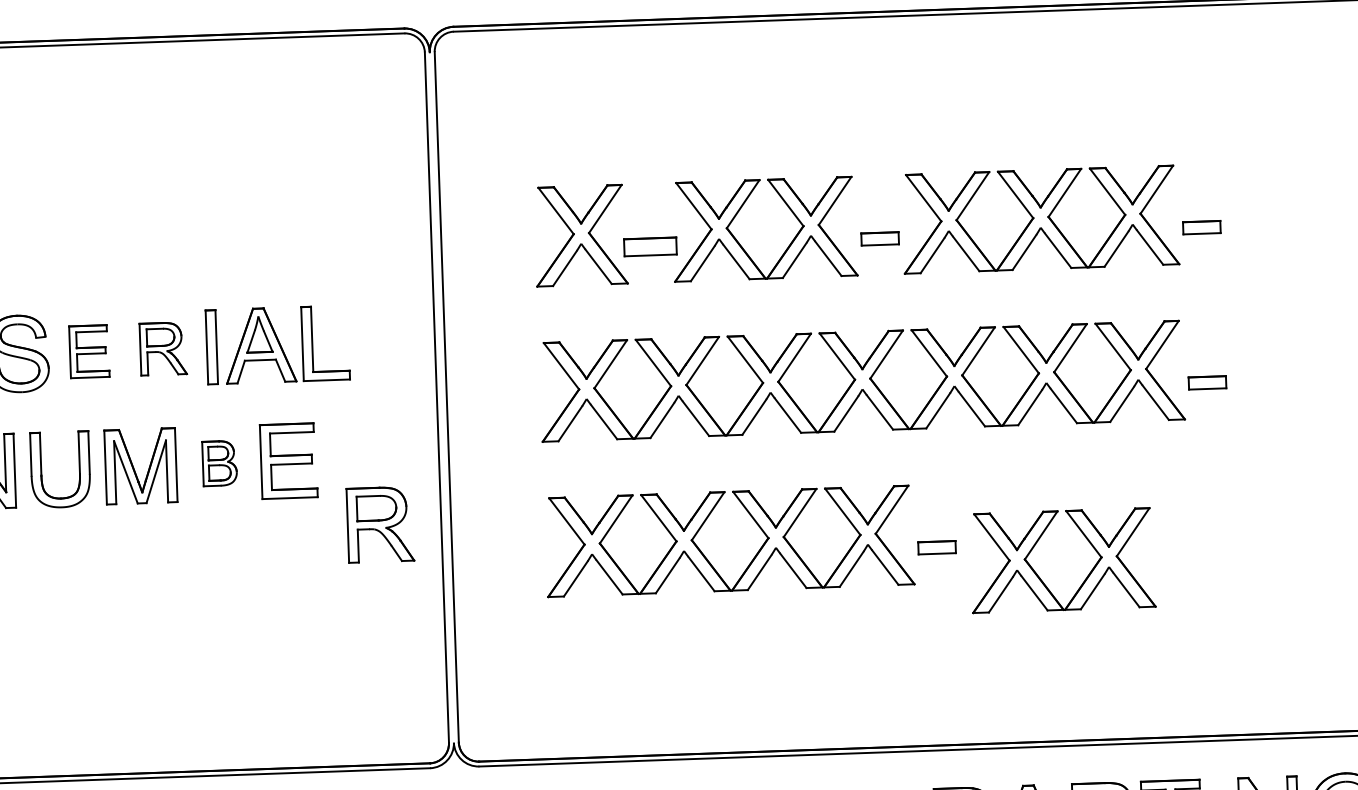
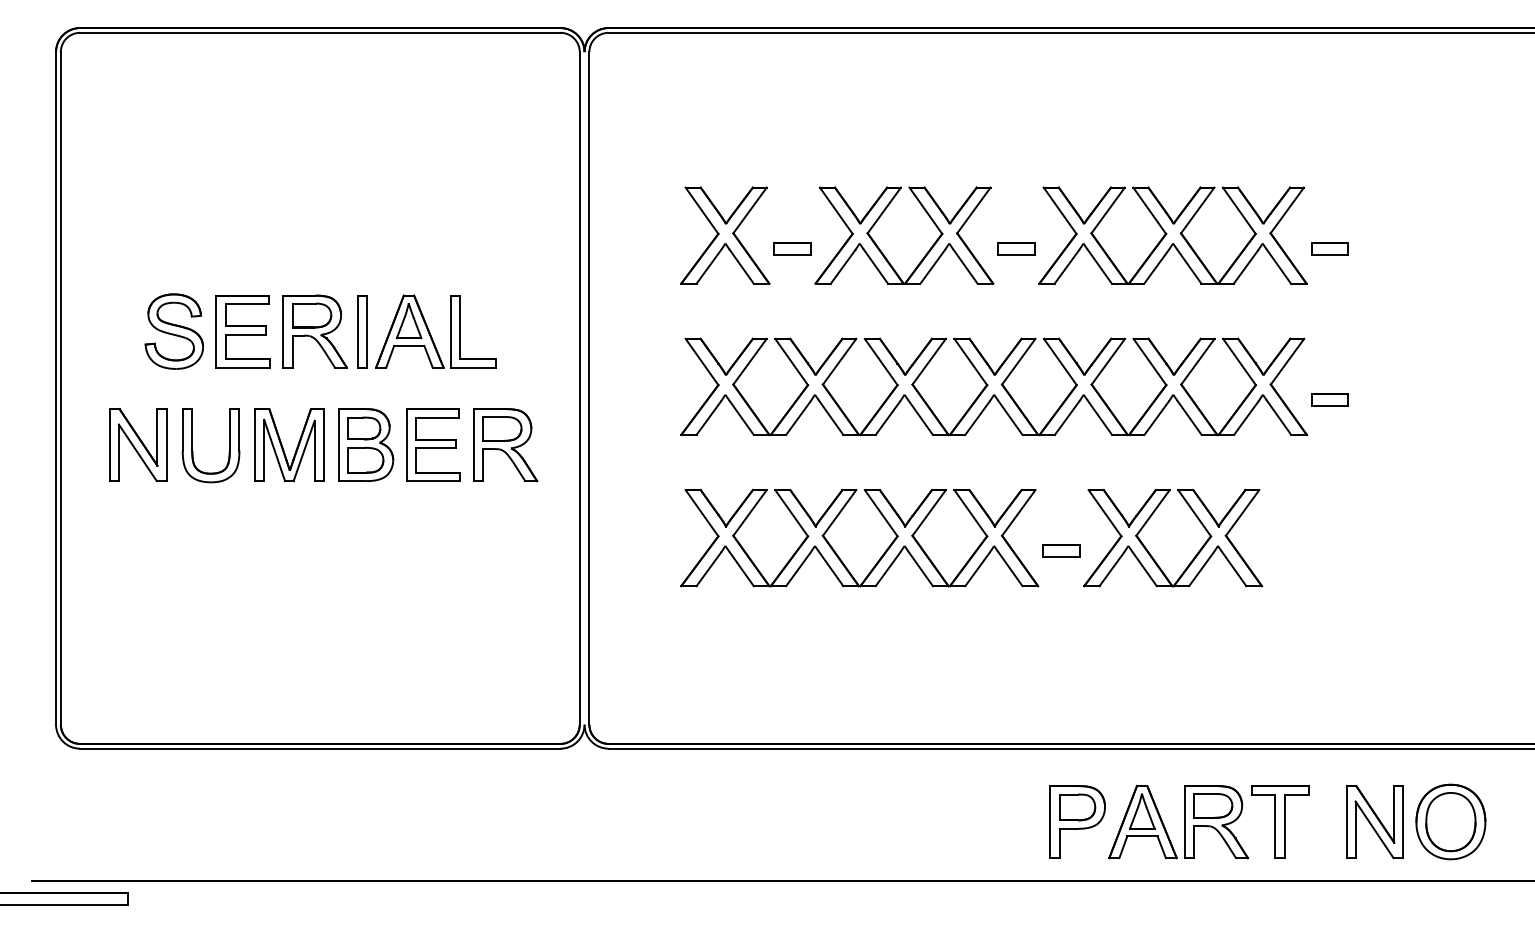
part: (650, 246) -> (792, 248), size x0.71
part: (162, 348) -> (314, 331), size x1.43
part: (88, 351) -> (242, 331), size x1.43
part: (220, 462) -> (366, 444), size x1.67
part: (380, 525) -> (505, 445), moved
part: (1041, 578) -> (1151, 554), moved

